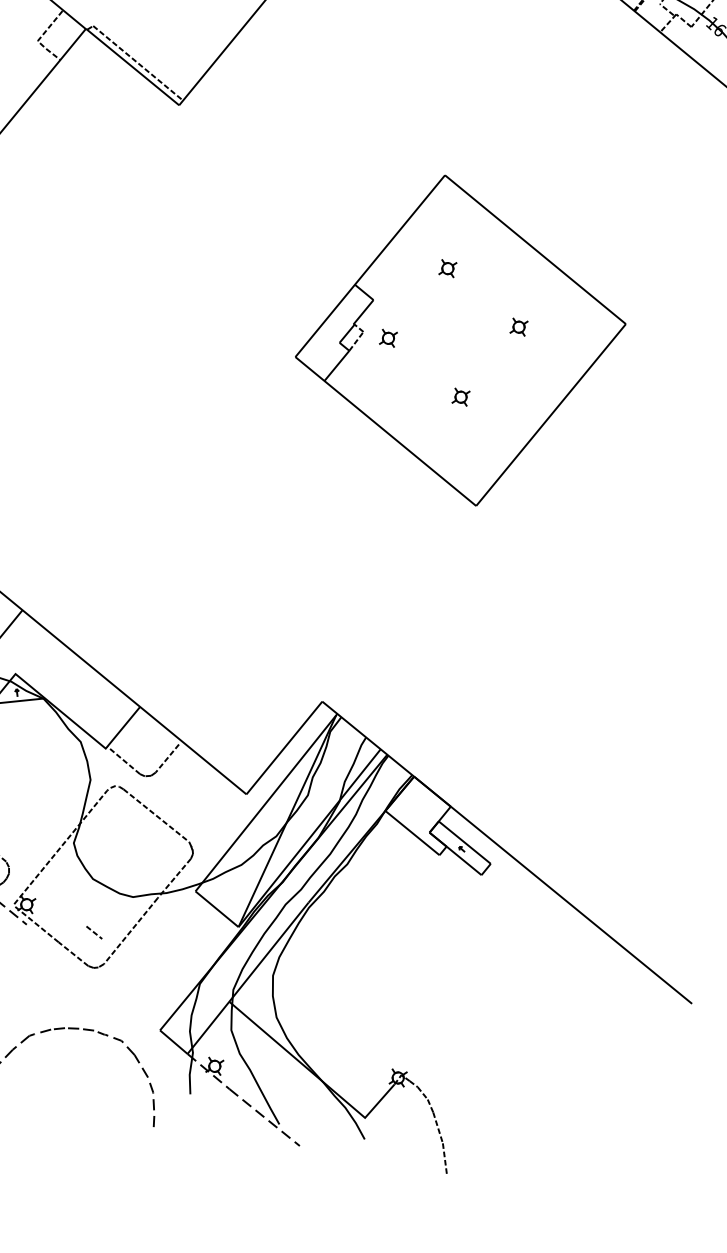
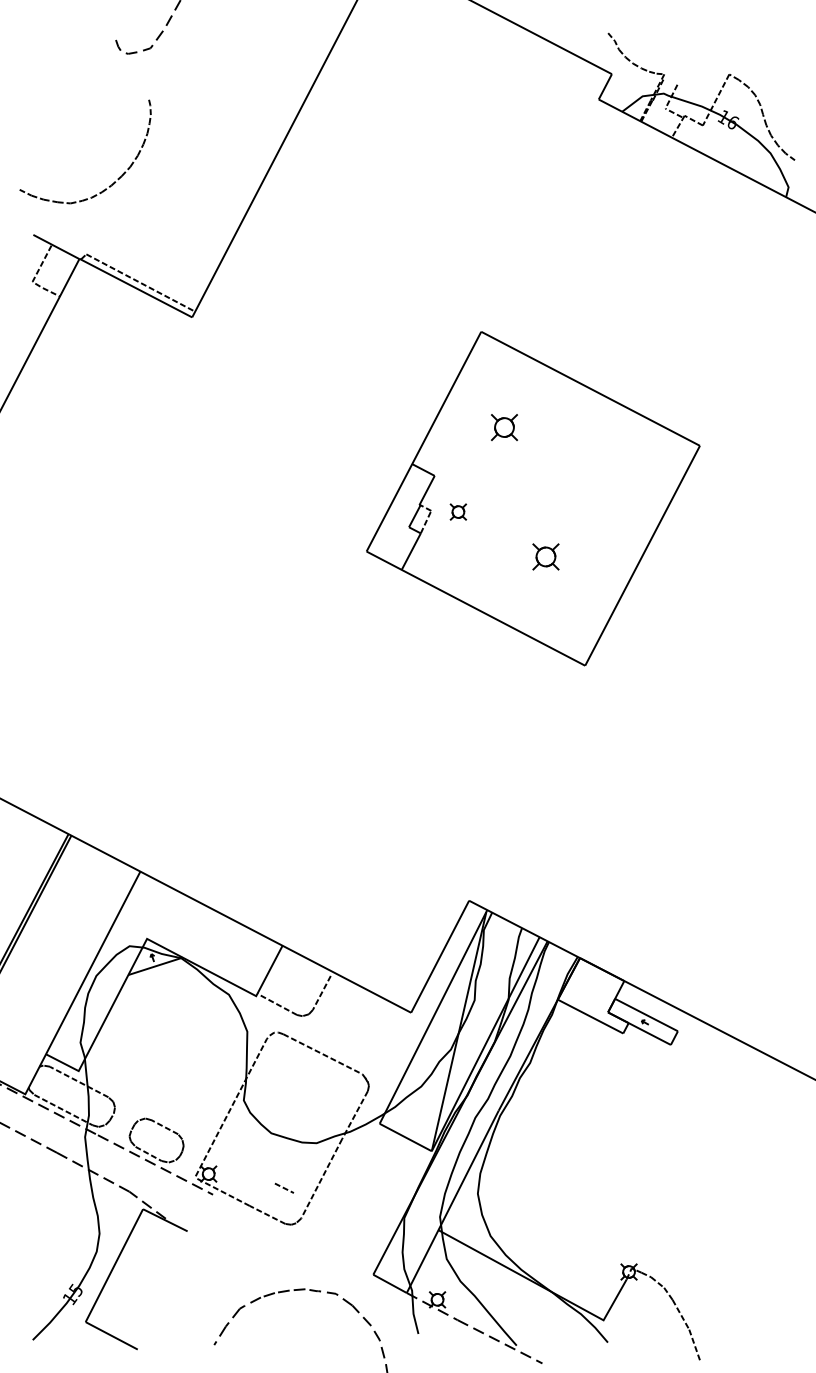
part: (448, 267) -> (504, 426), size x1.6
part: (519, 326) -> (590, 471), removed
part: (460, 396) -> (545, 556), size x1.6

